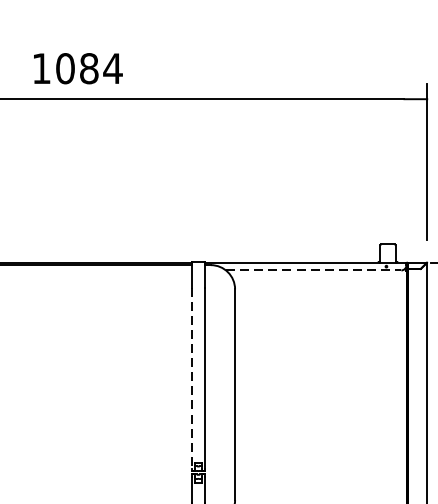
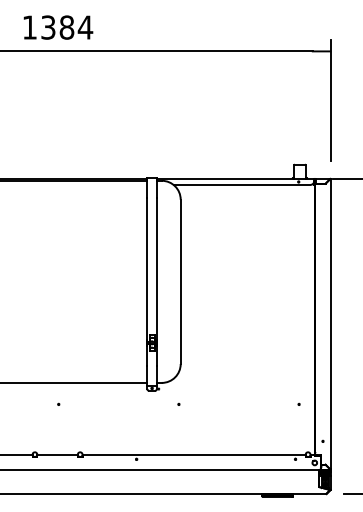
text: (65, 68) -> (48, 27), 1084 -> 1384
line: (314, 269) -> (242, 184), dashed -> solid
line: (192, 377) -> (147, 268), dashed -> solid

